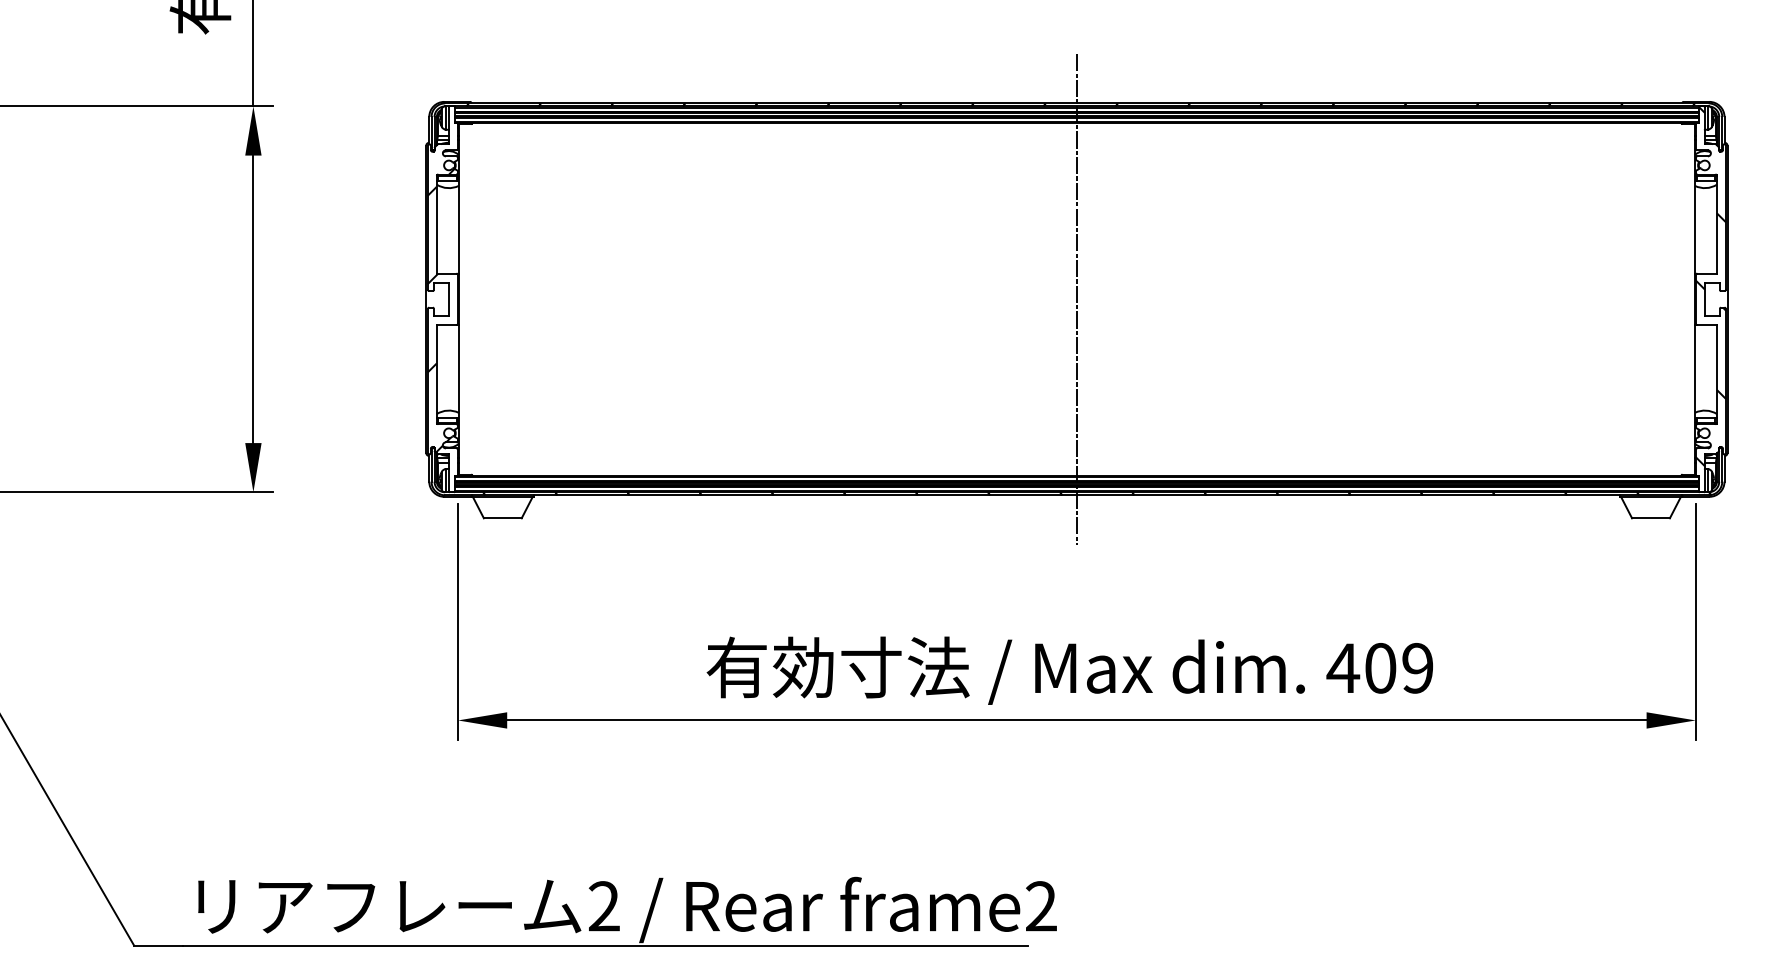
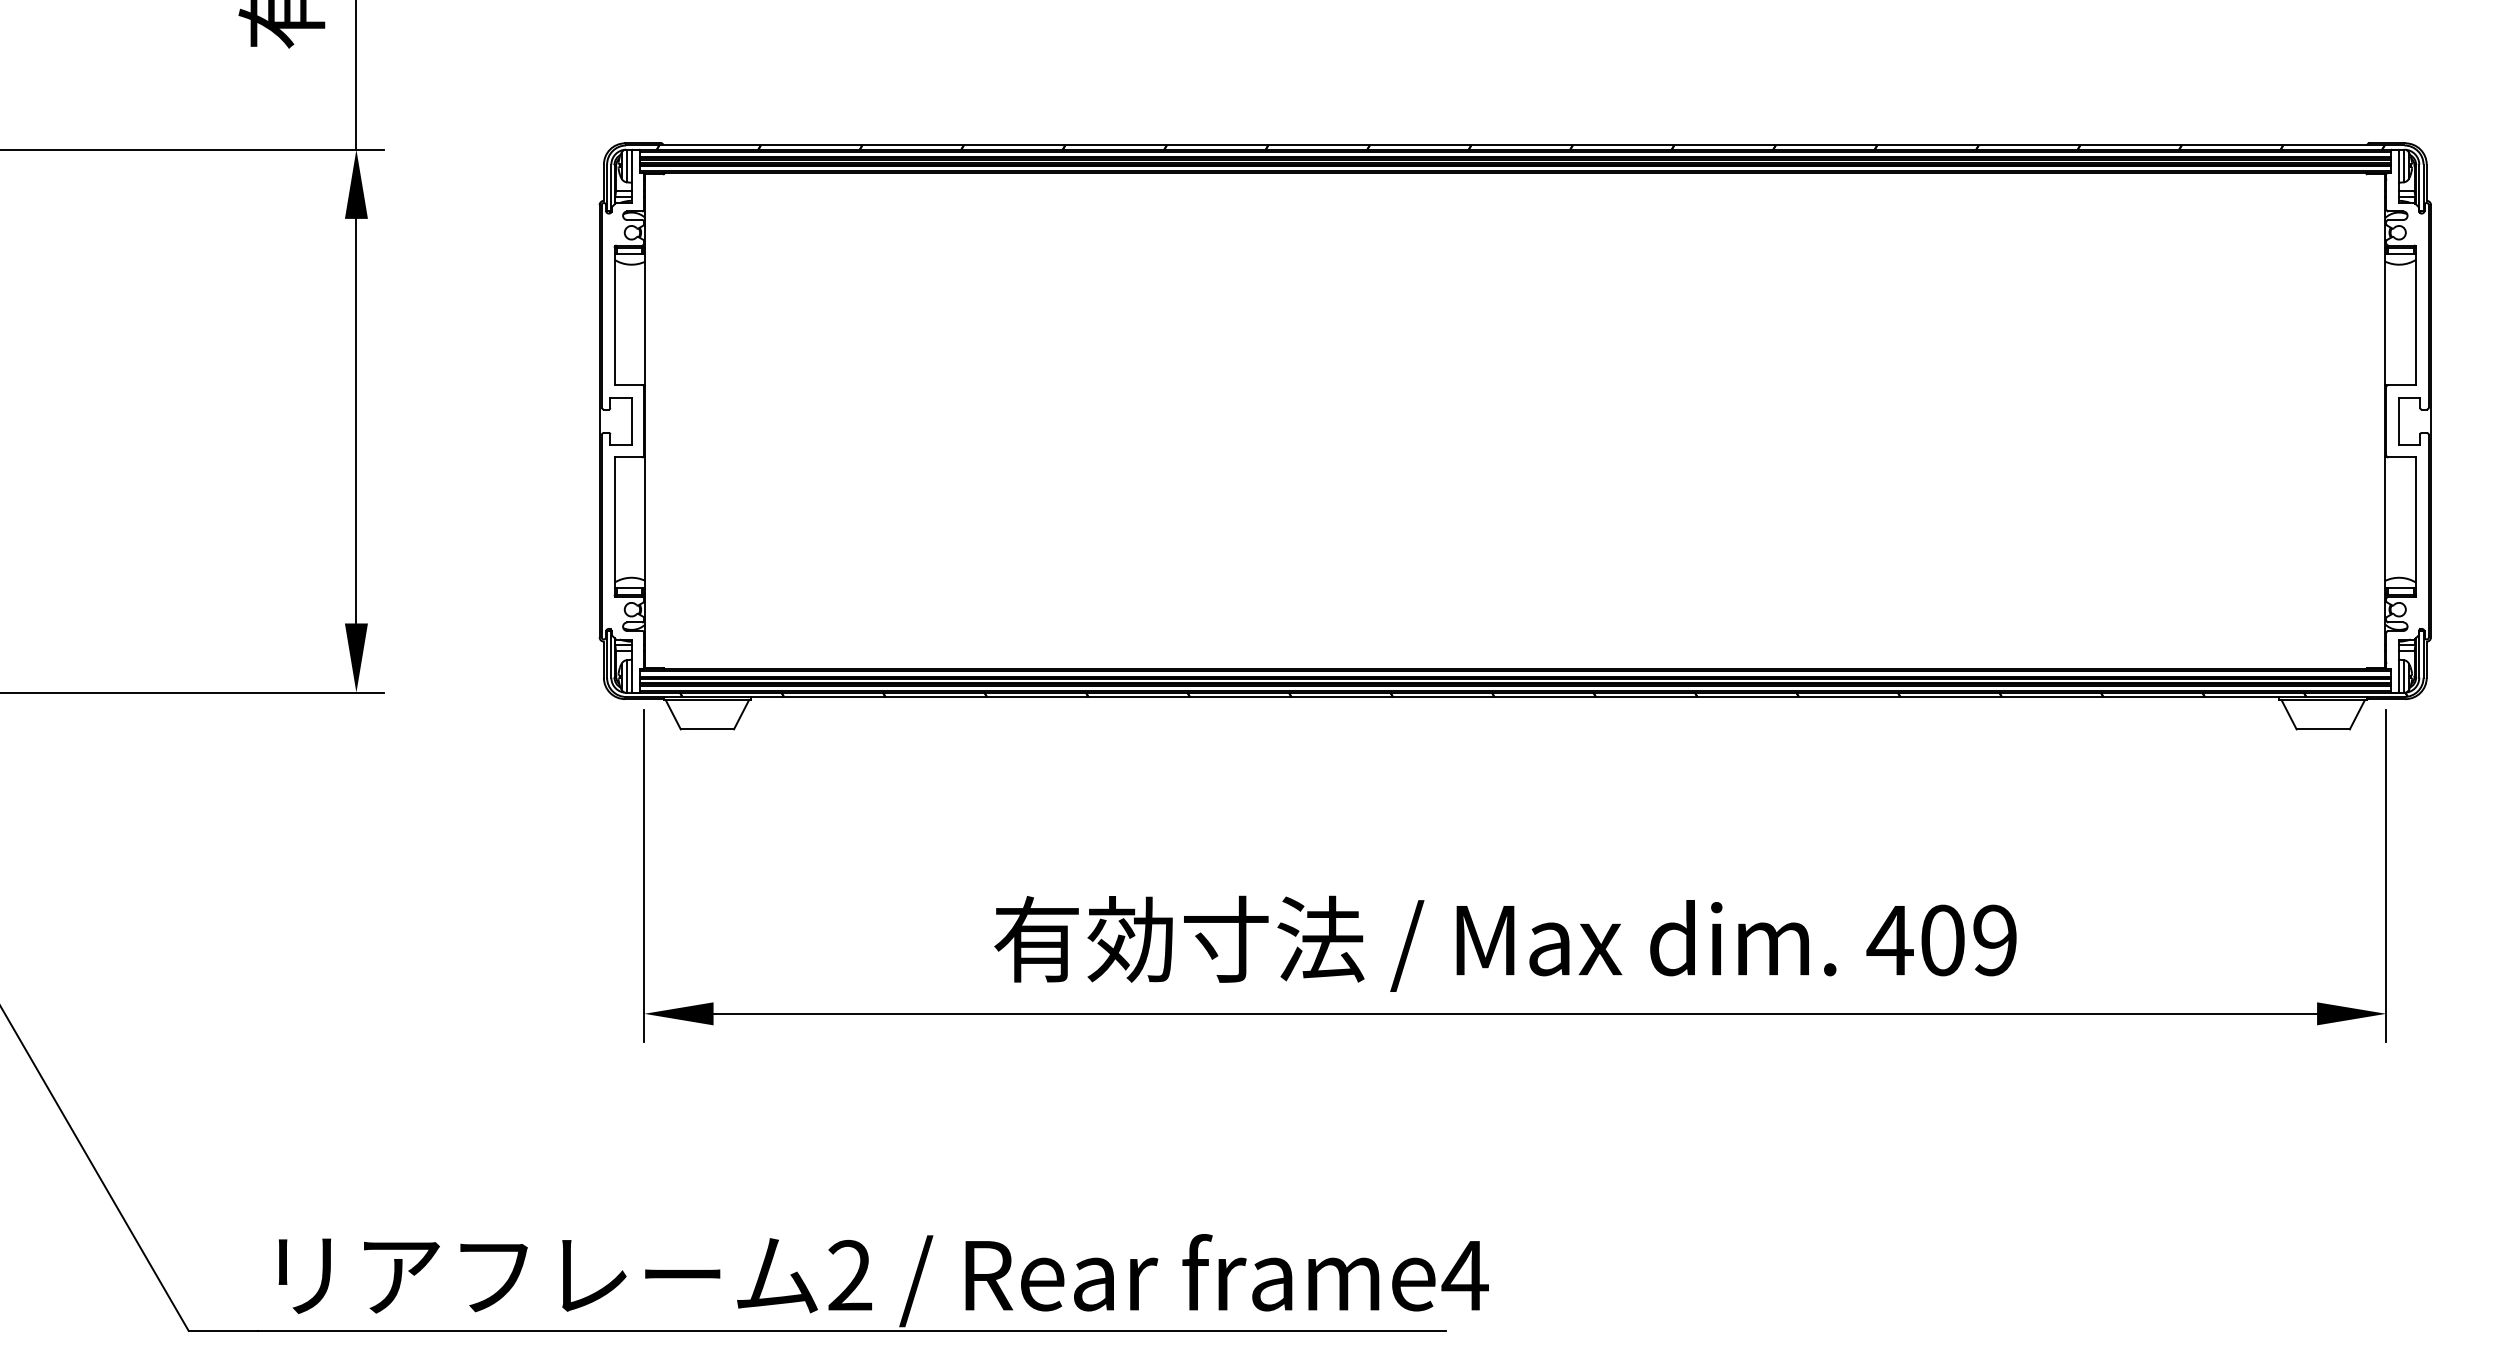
hatch: (1710, 286) -> (2406, 403), removed
line: (1076, 299) -> (1514, 421), removed
hatch: (440, 310) -> (619, 436), removed
text: (1041, 906) -> (1465, 1275), frame2 -> frame4

